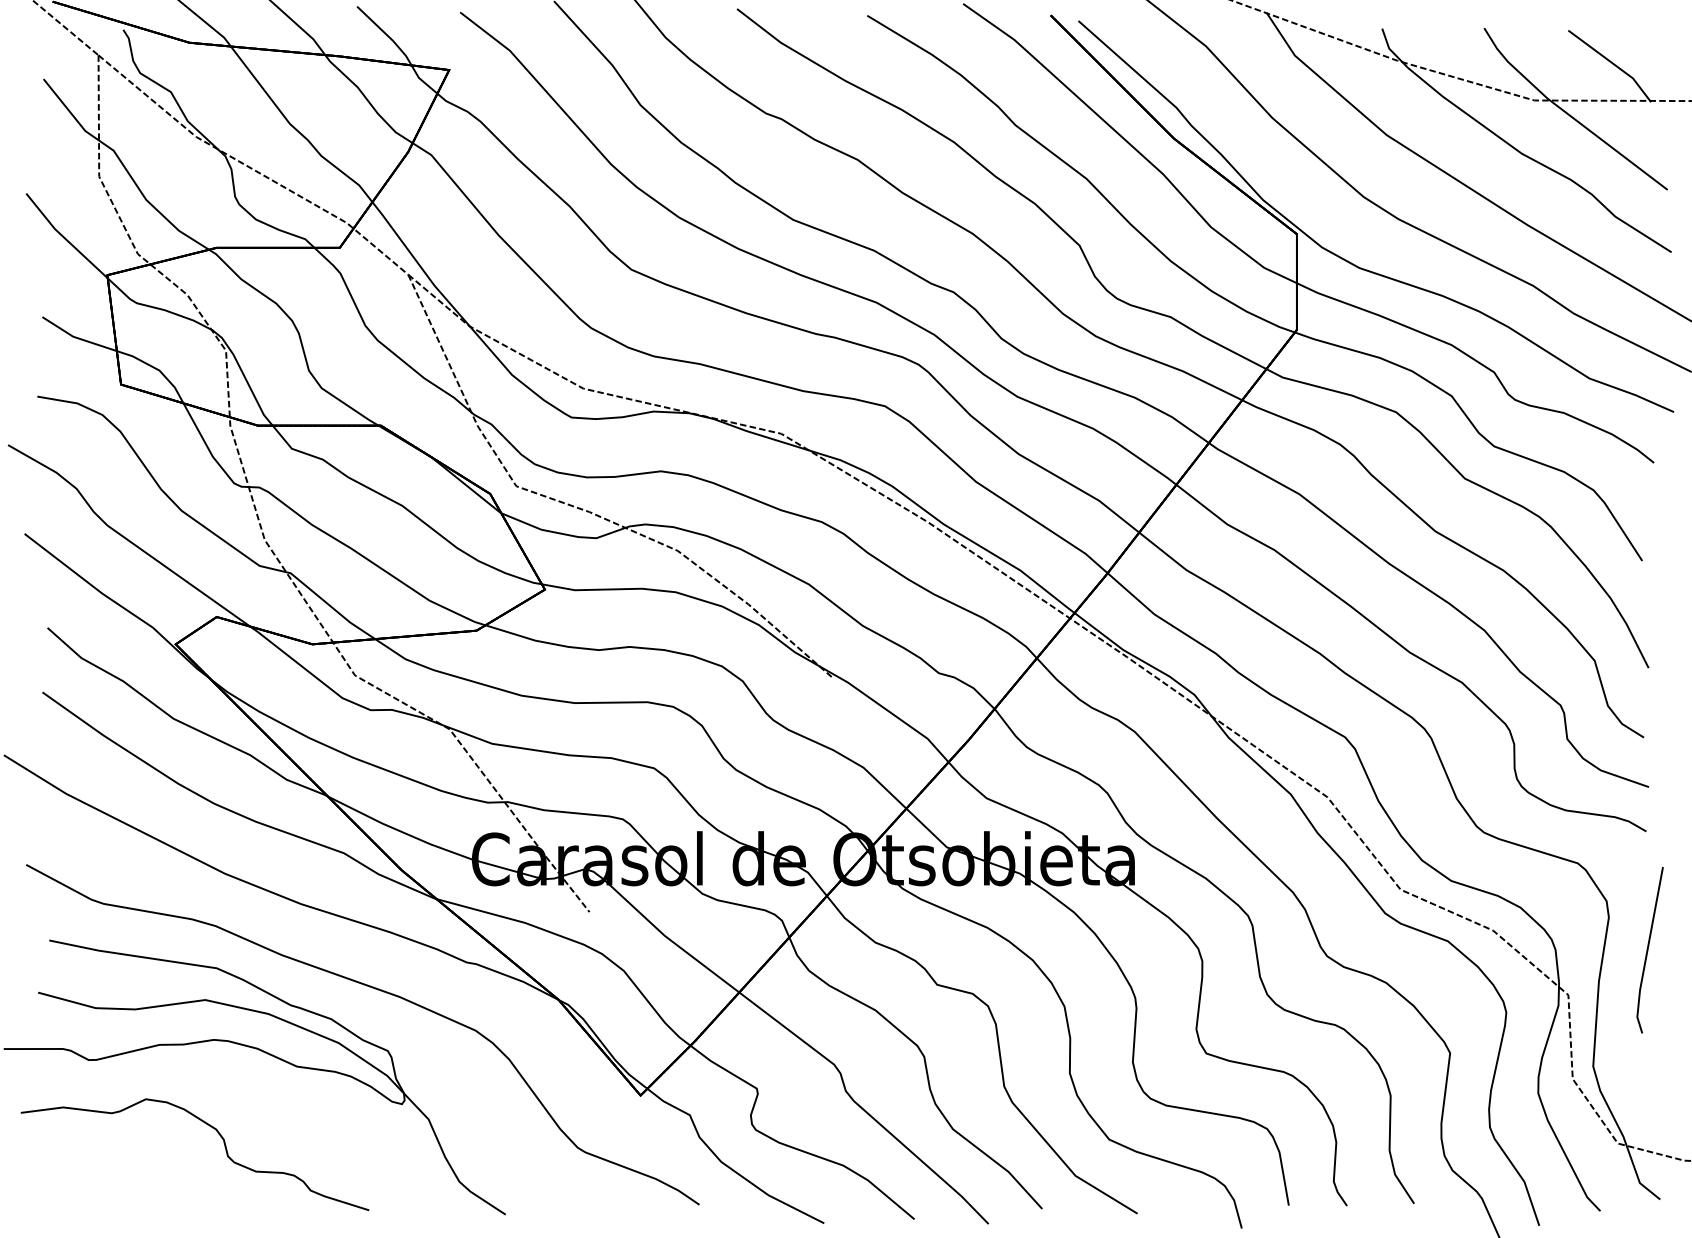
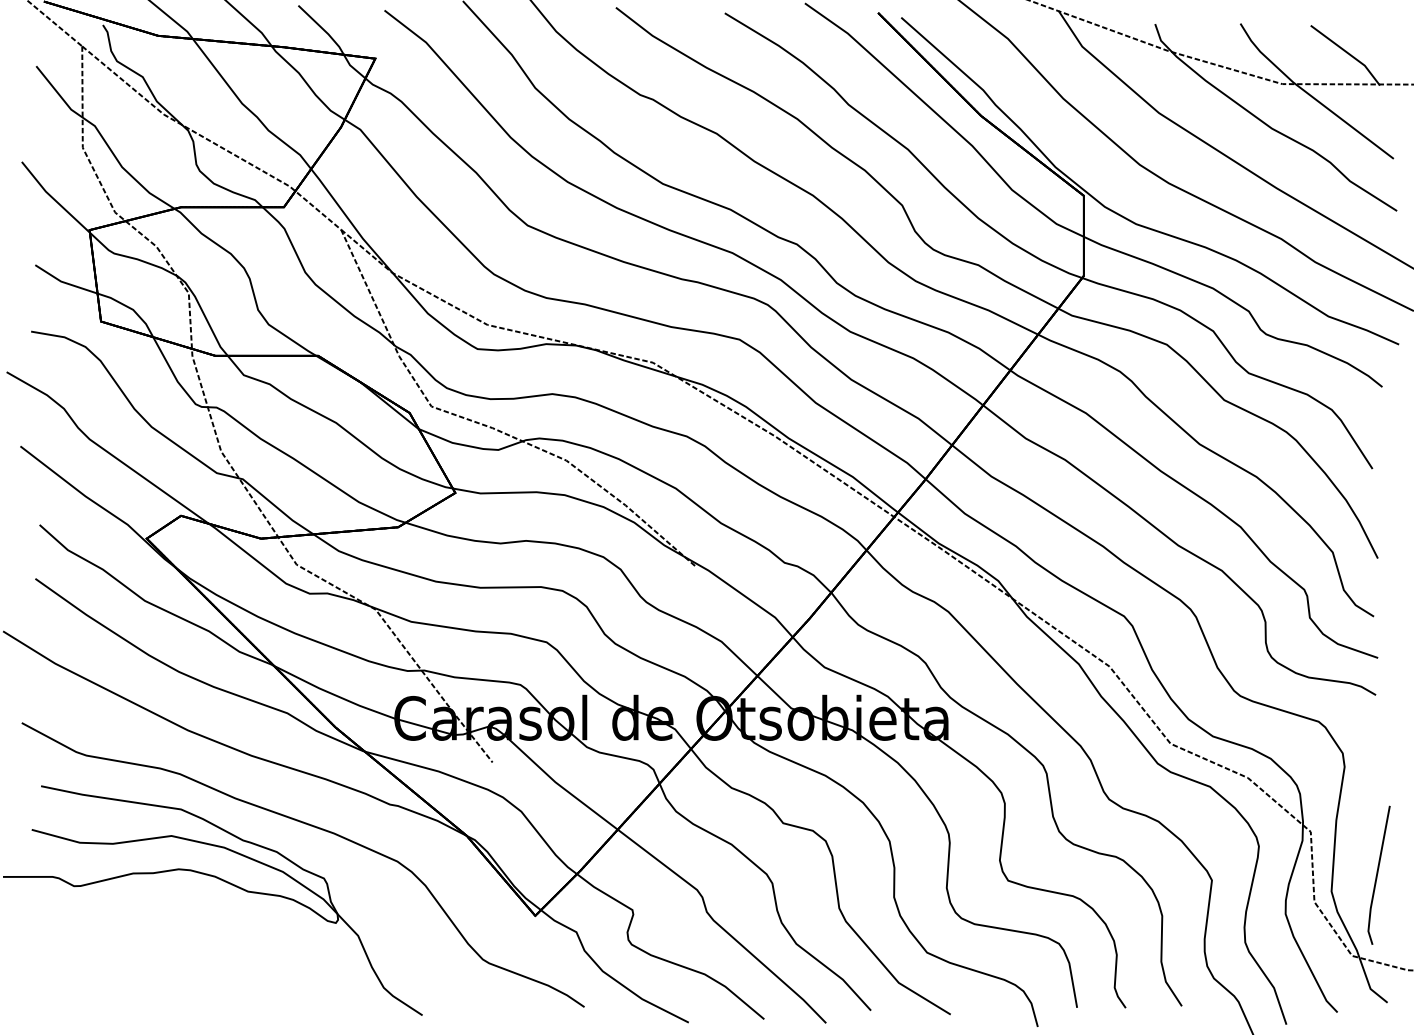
line: (1649, 948) -> (1378, 873), moved
curve: (224, 1147) -> (187, 959), removed

